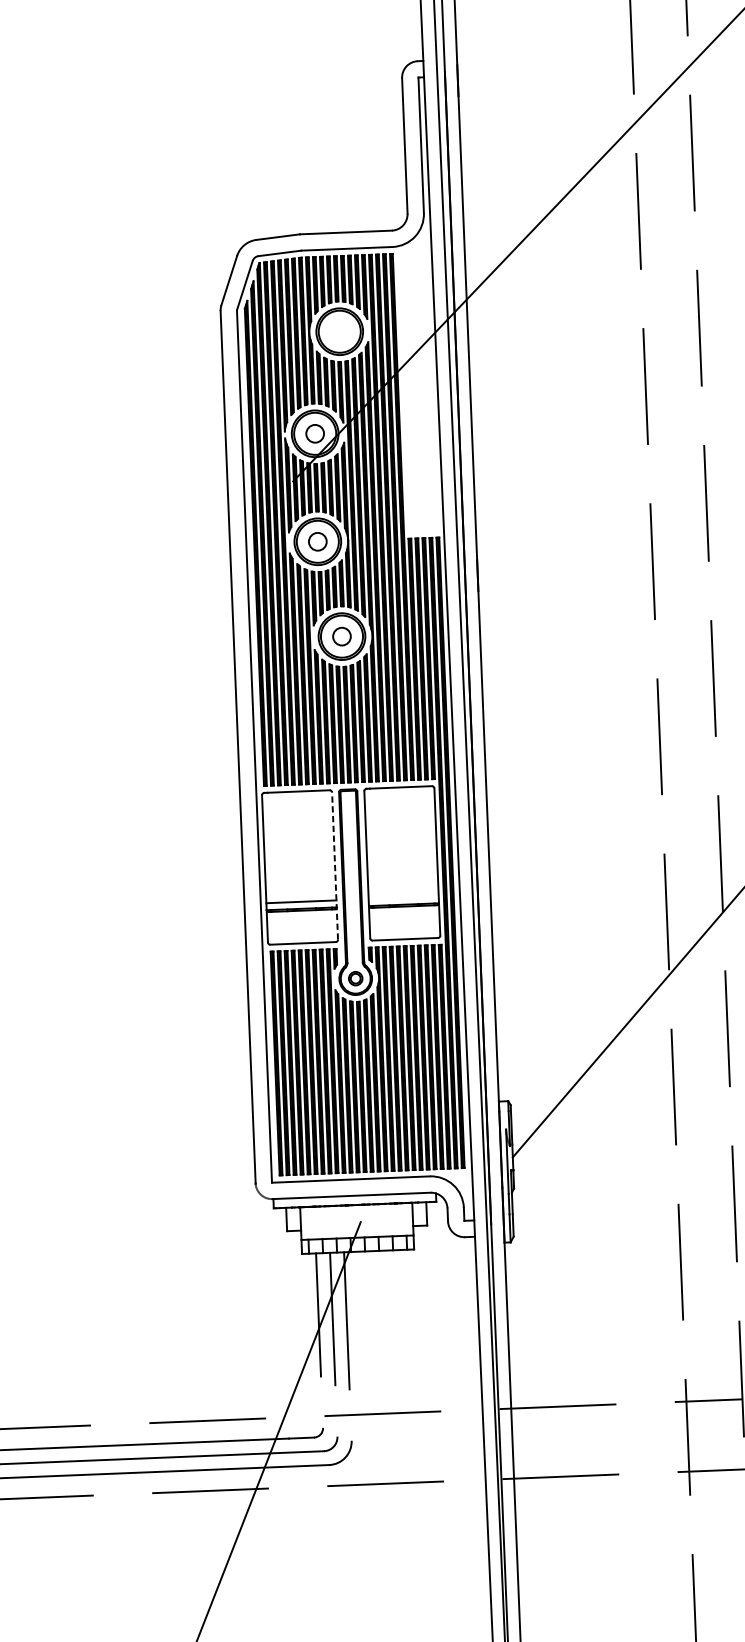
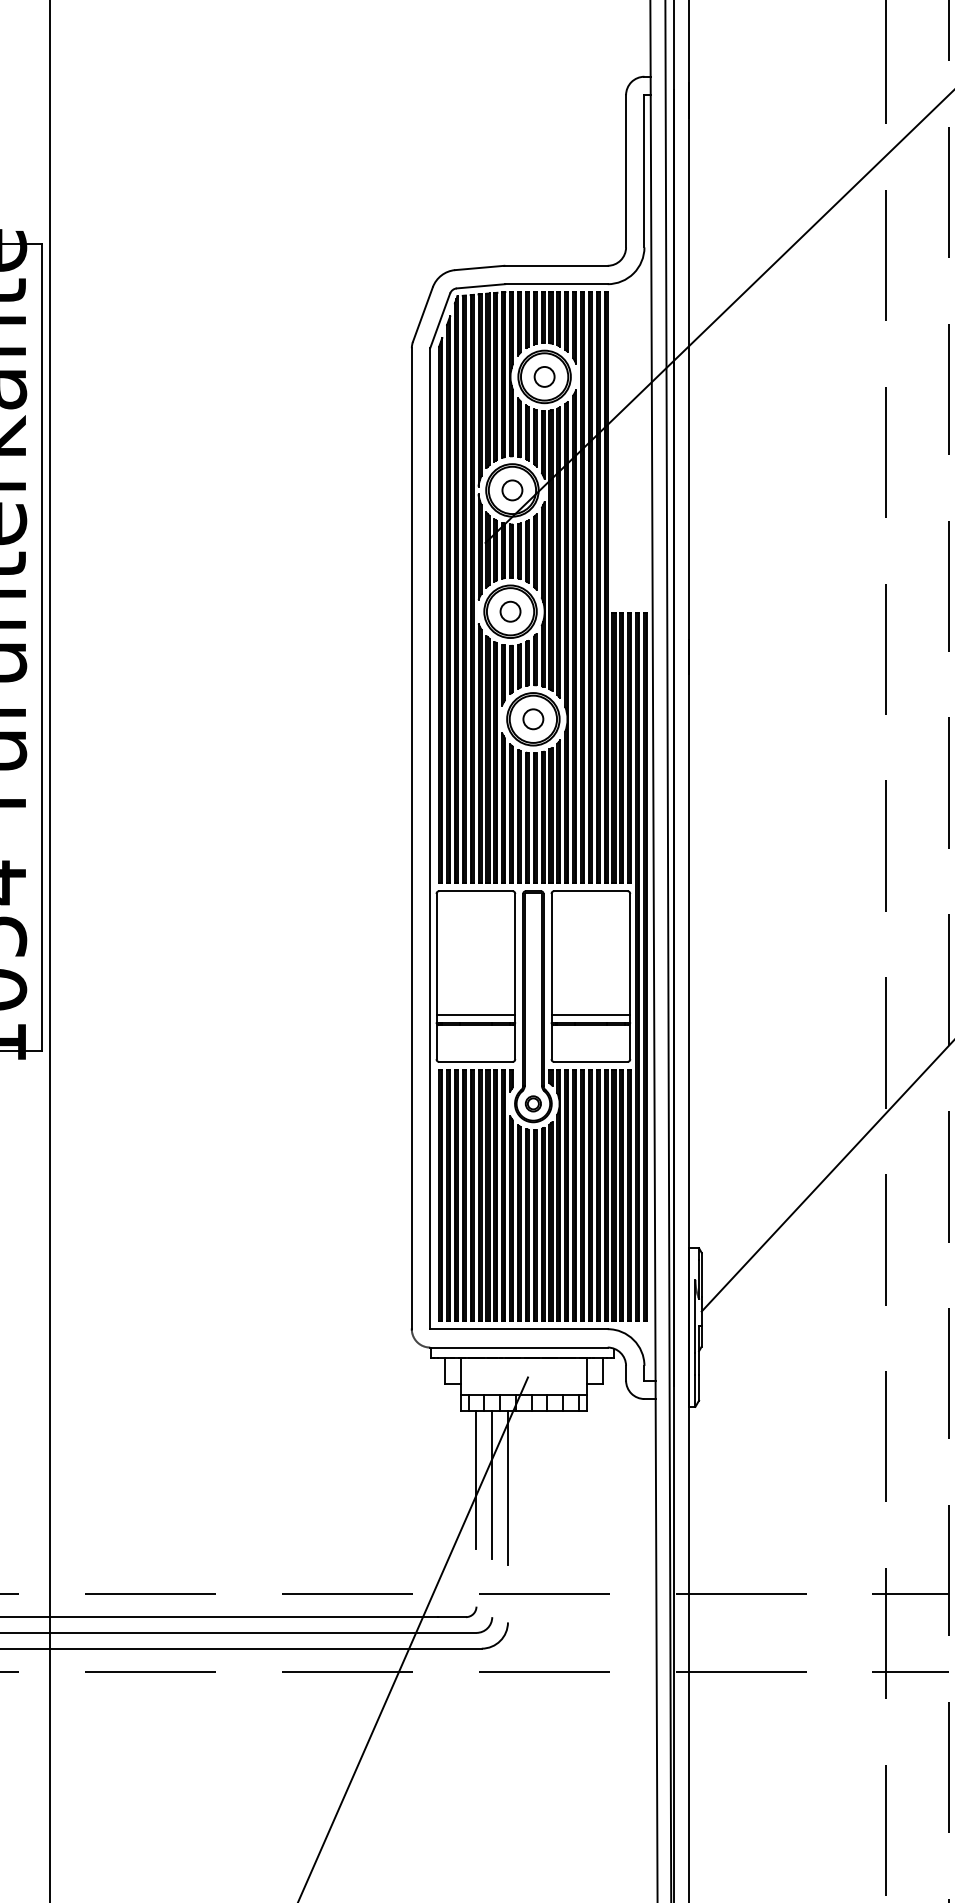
circle: (339, 331) -> (544, 376), added
line: (335, 866) -> (515, 976), dashed -> solid
line: (403, 898) -> (590, 1015), added

